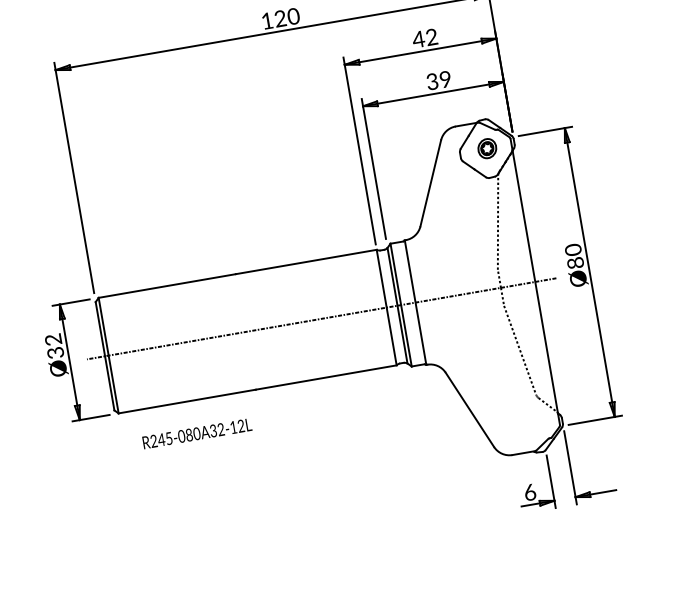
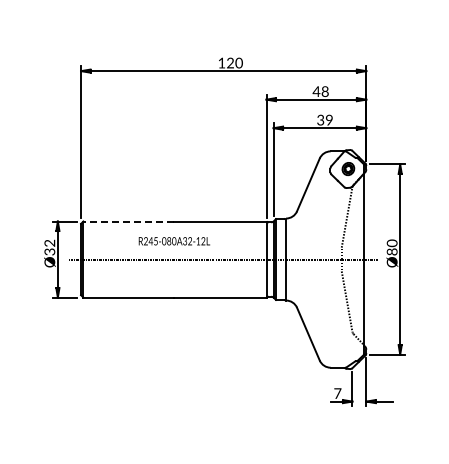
text: (430, 37) -> (324, 91), 42 -> 48
line: (167, 286) -> (128, 221), solid -> dashed
text: (195, 434) -> (173, 241), moved
text: (529, 492) -> (337, 393), 6 -> 7

